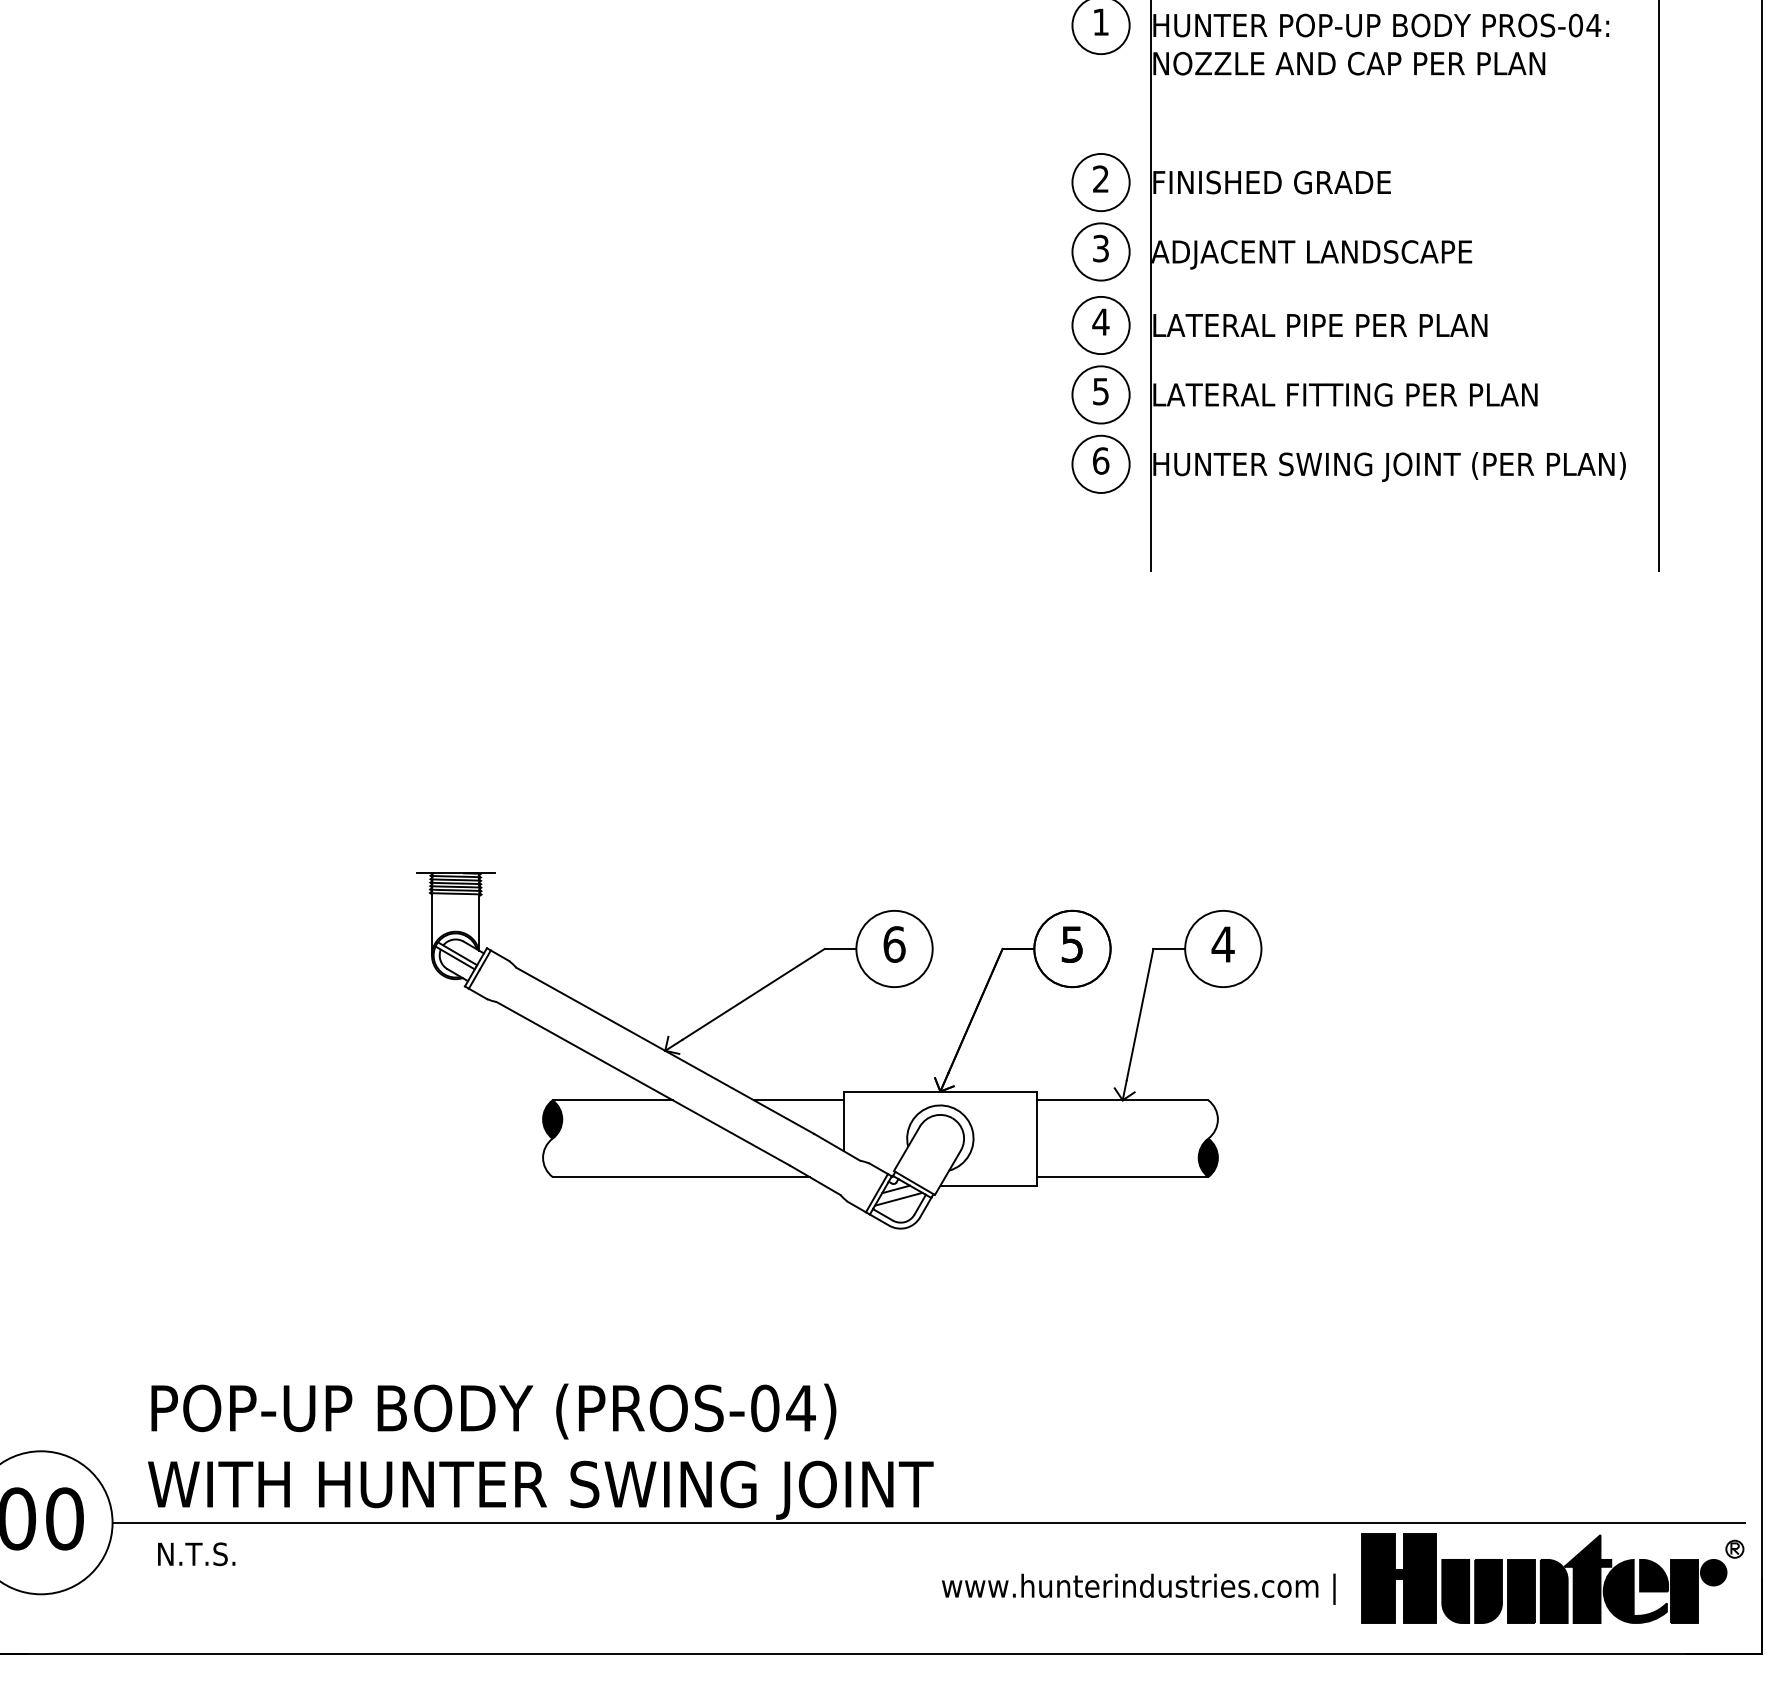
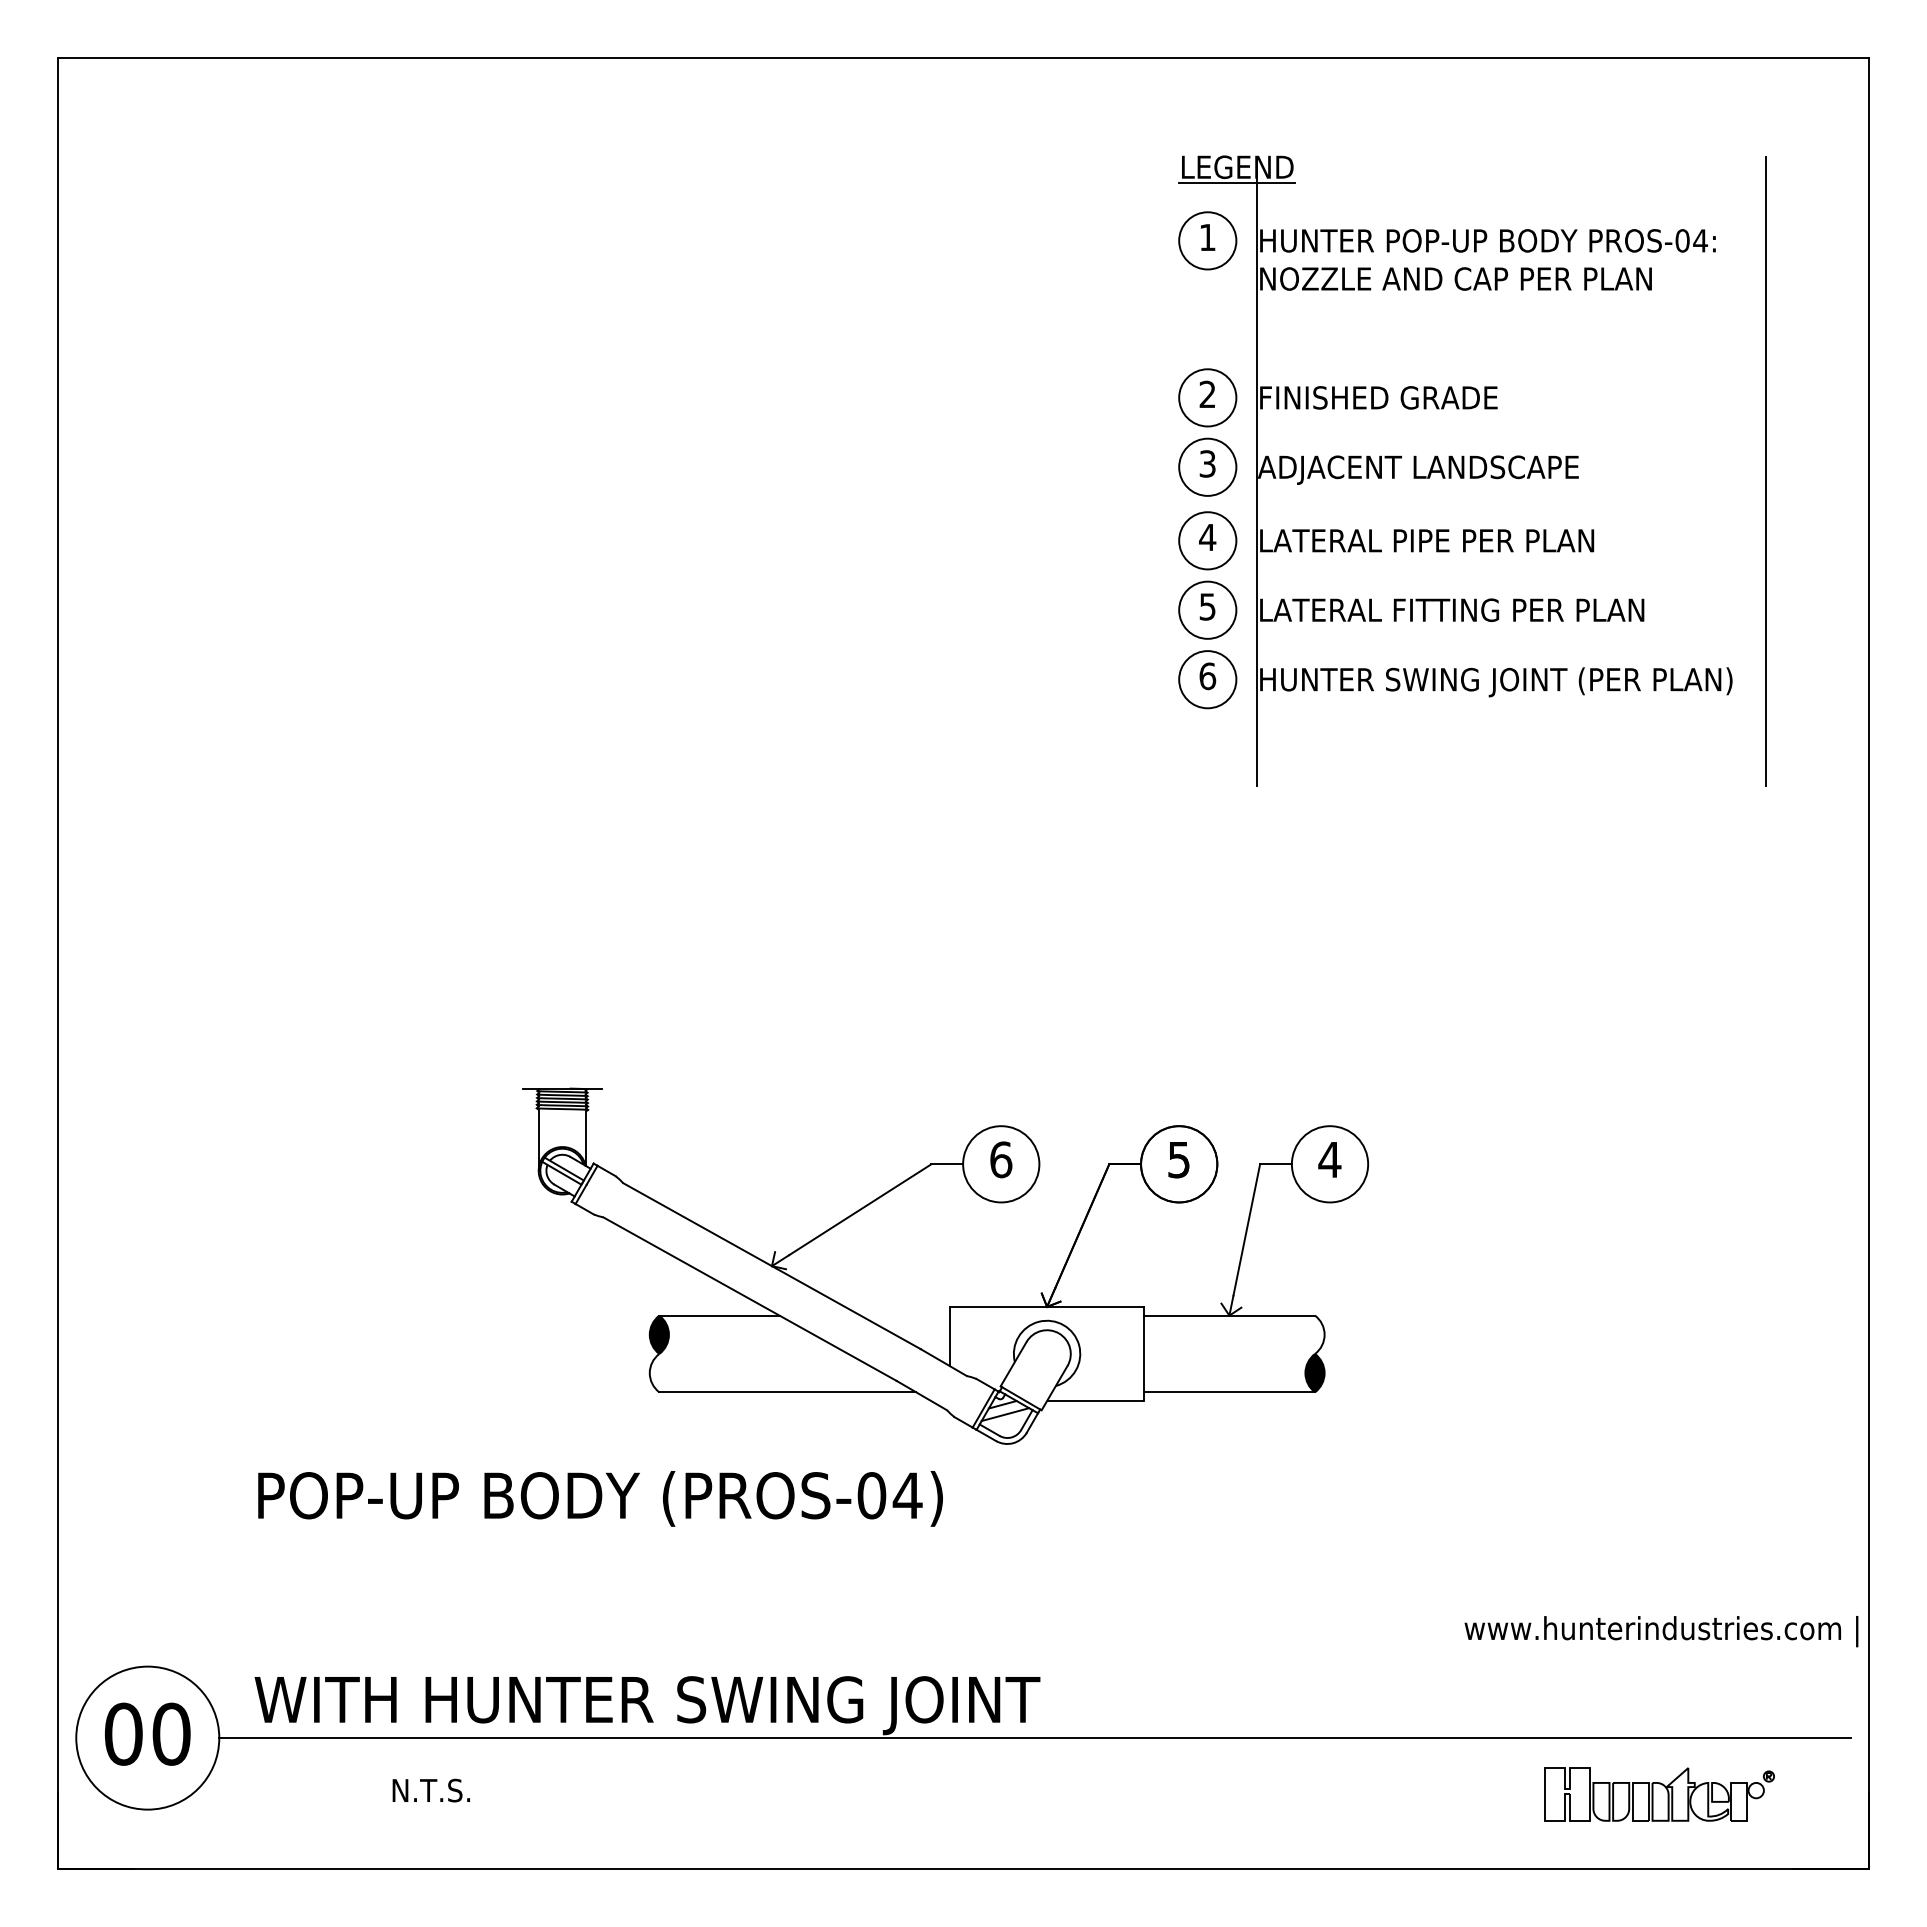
line: (798, 1100) -> (905, 1315), removed
text: (493, 1411) -> (600, 1498), moved
text: (195, 1554) -> (430, 1790), moved
part: (1552, 1579) -> (1659, 1794), size x0.6
text: (1138, 1589) -> (1661, 1631), moved

